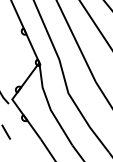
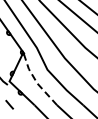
line: (48, 106) -> (35, 81), solid -> dashed

